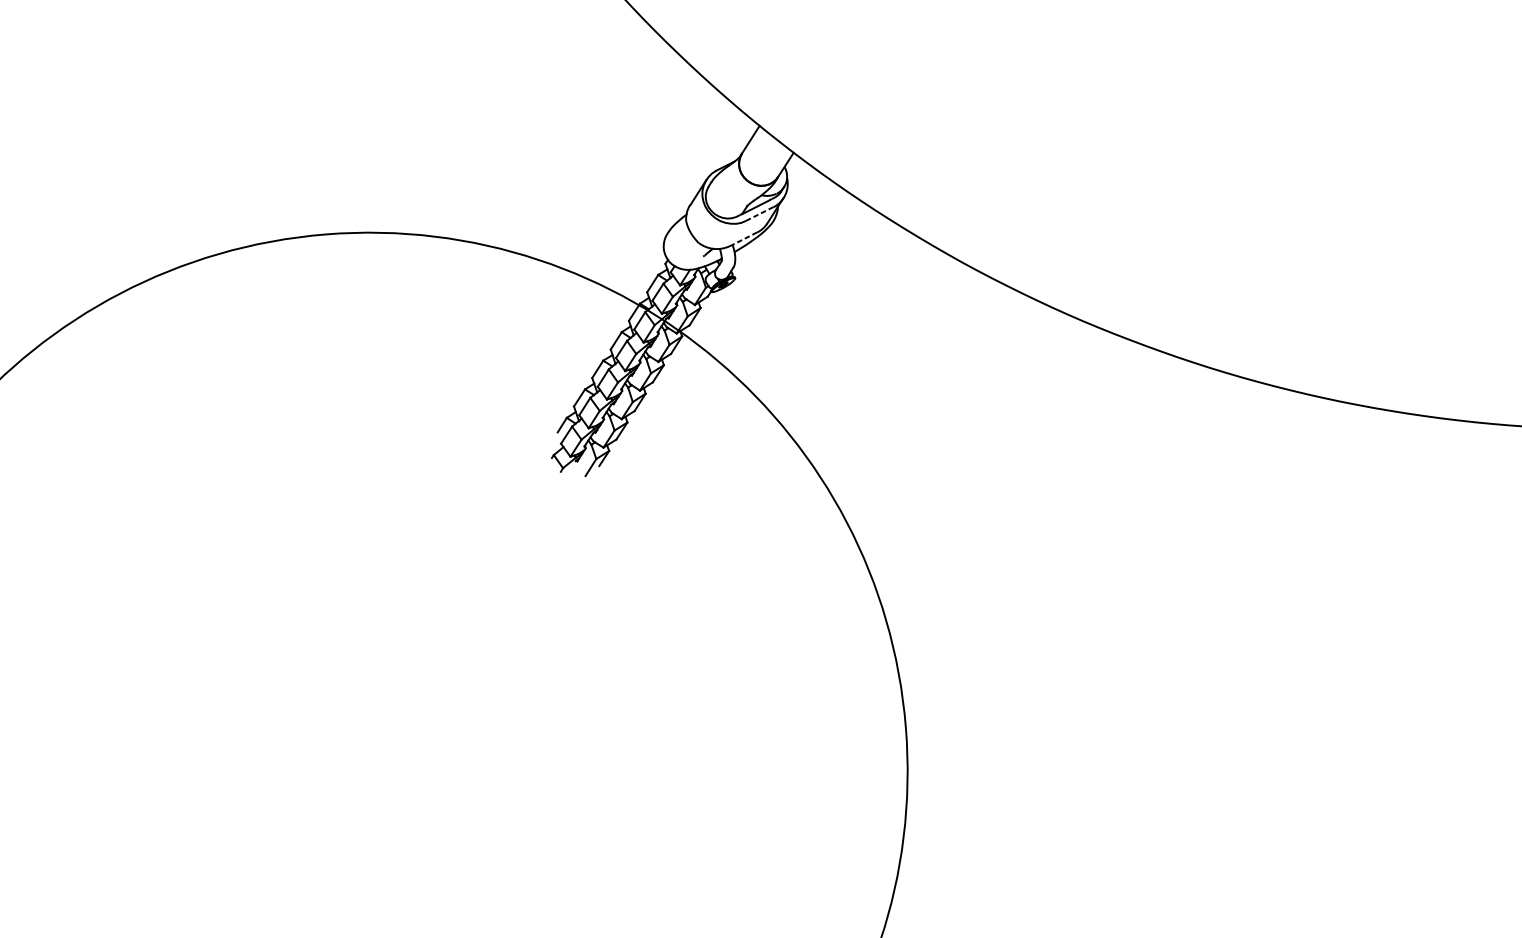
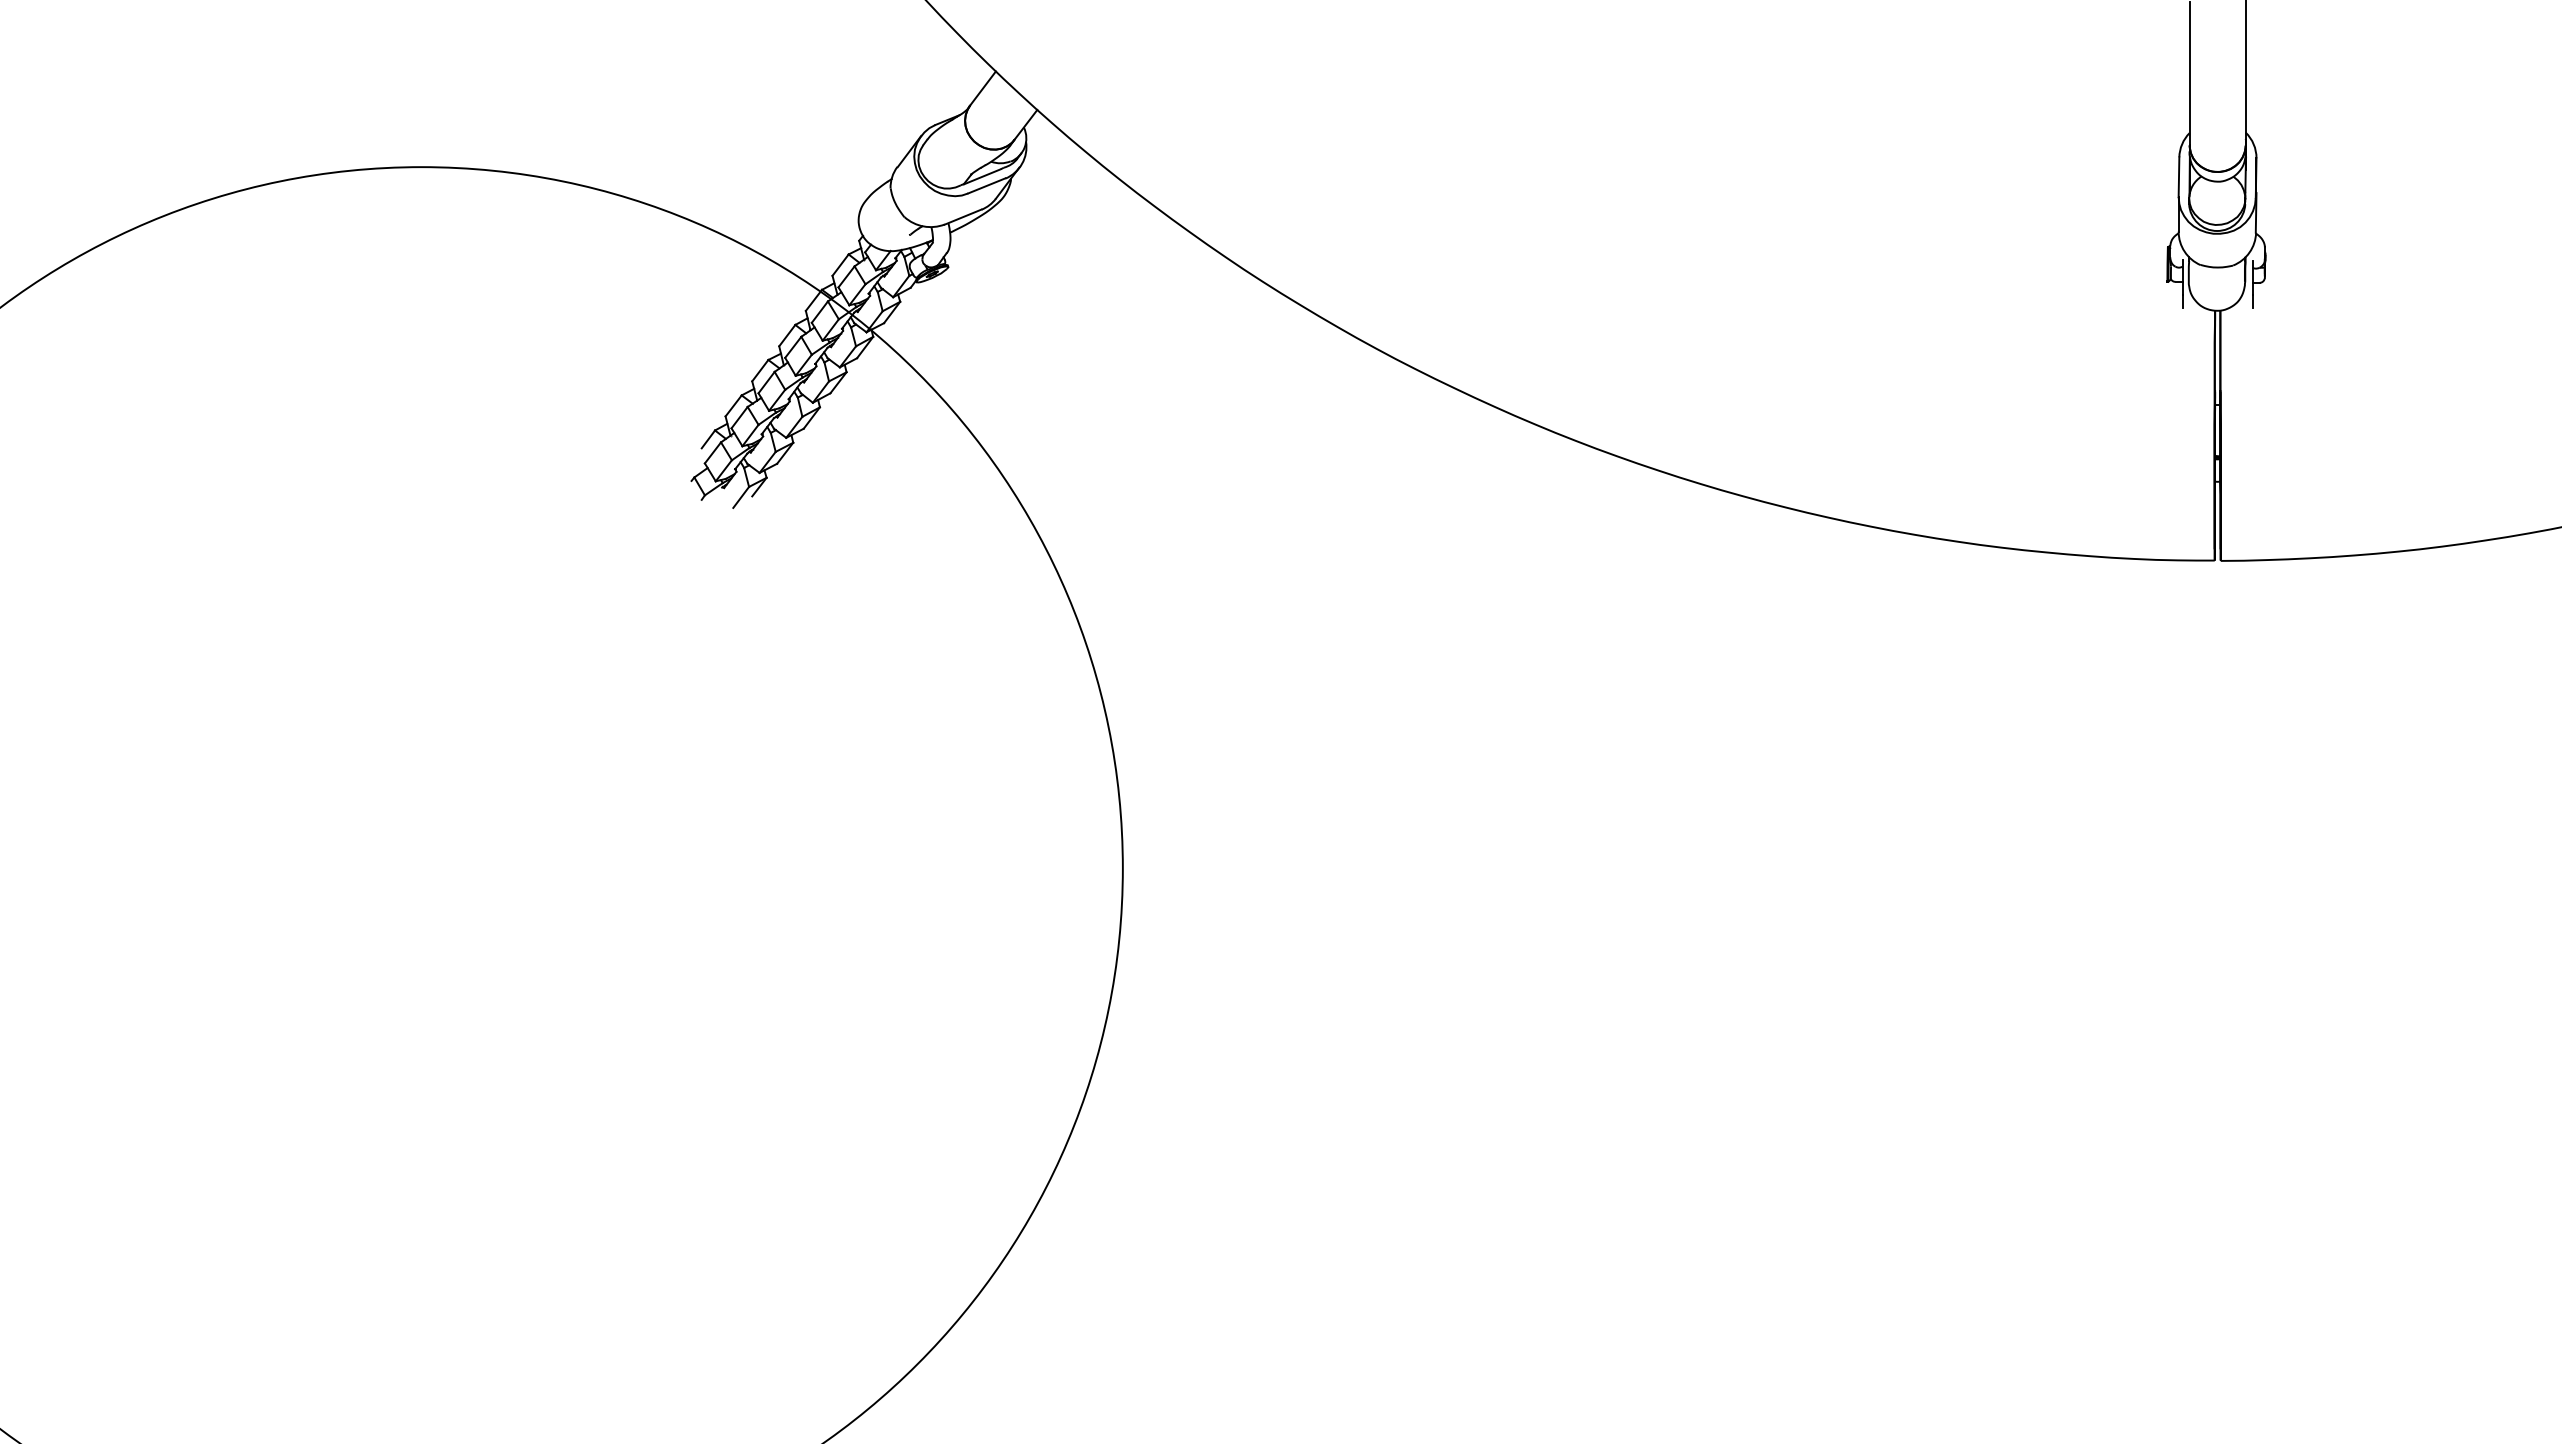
line: (760, 213) -> (987, 185), dashed -> solid
line: (743, 239) -> (963, 217), dashed -> solid

